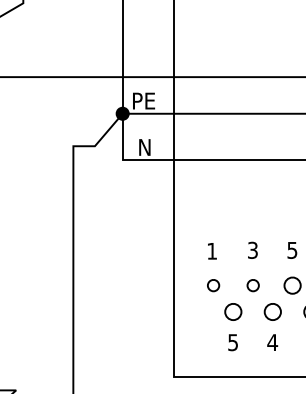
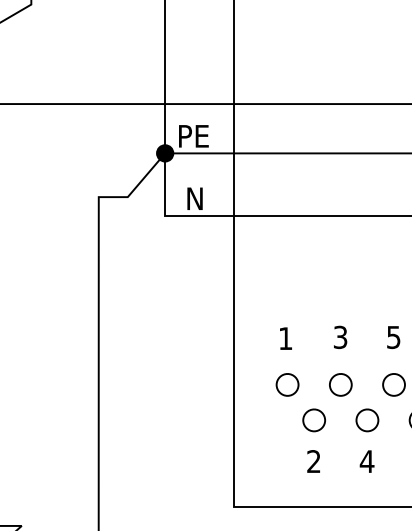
part: (213, 285) -> (287, 384), size x1.43
part: (253, 285) -> (341, 384), size x1.43
text: (232, 342) -> (313, 461), 5 -> 2

